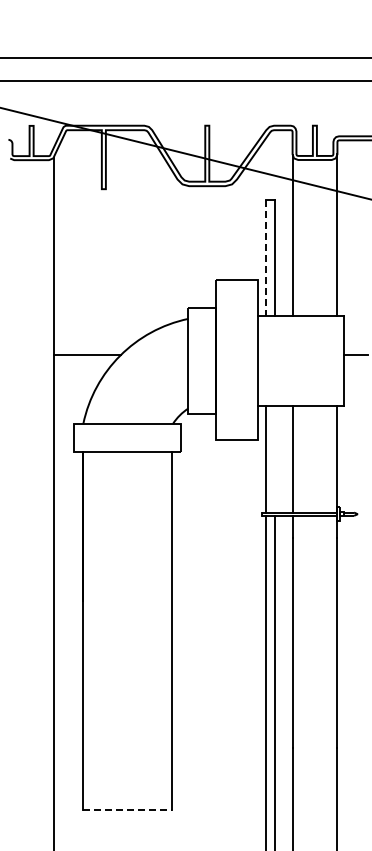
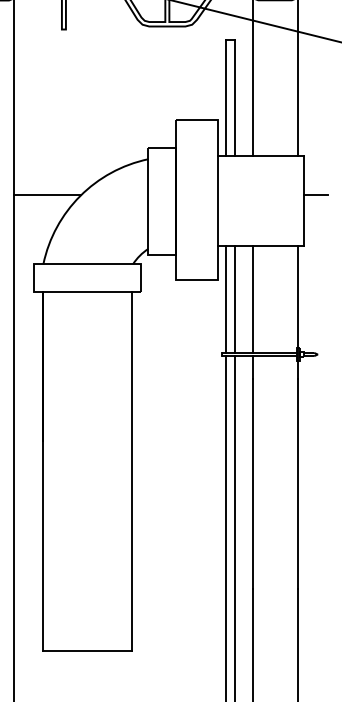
line: (265, 258) -> (225, 98), dashed -> solid
line: (274, 458) -> (234, 298), added
line: (127, 810) -> (87, 650), dashed -> solid

